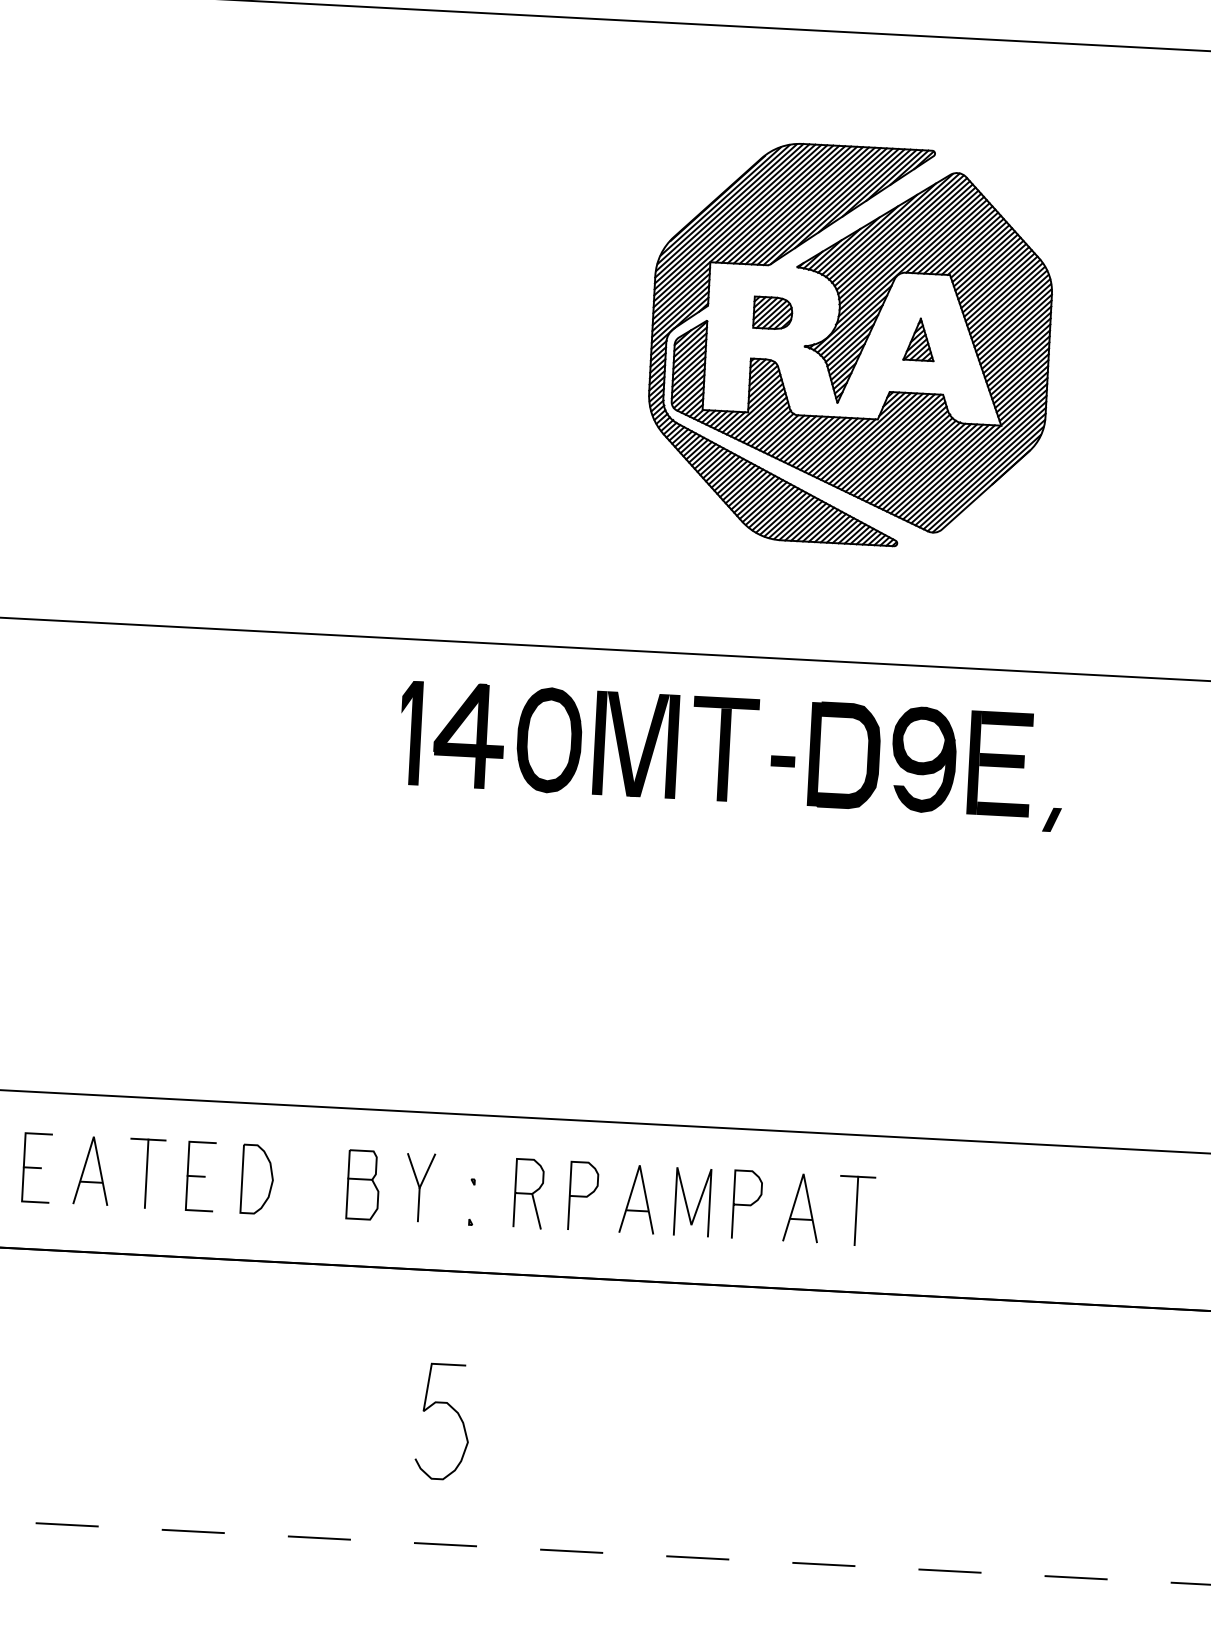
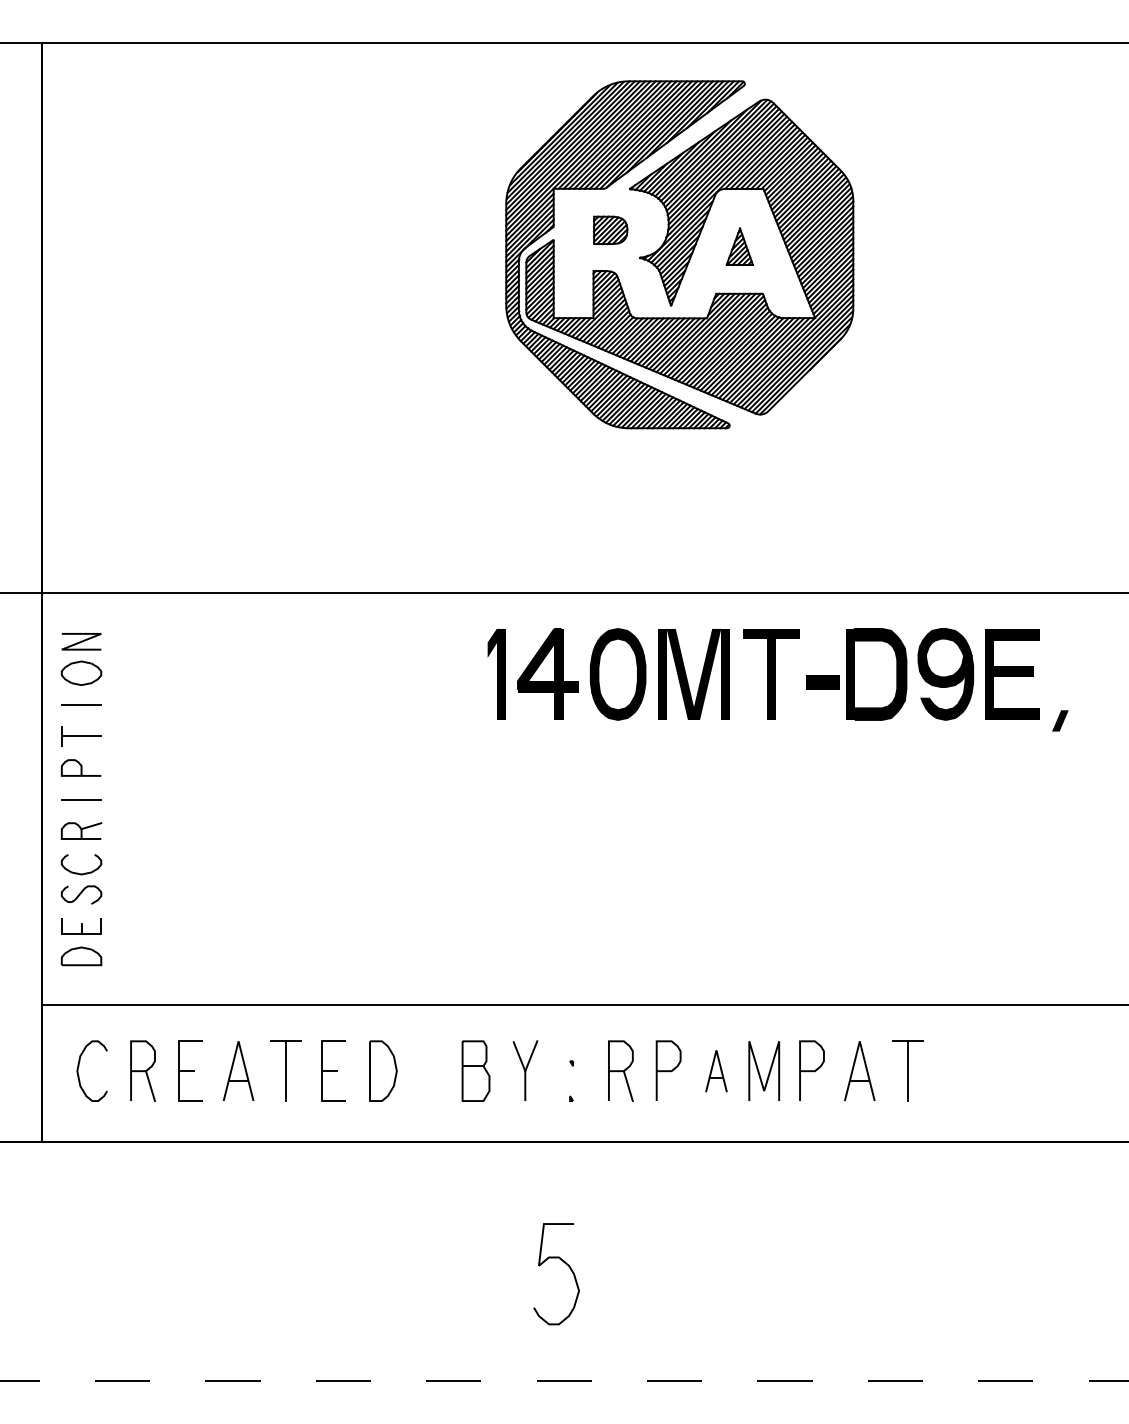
part: (850, 344) -> (679, 254), moved
part: (782, 760) -> (822, 681), size x1.6
part: (638, 1199) -> (716, 1071), size x0.7

